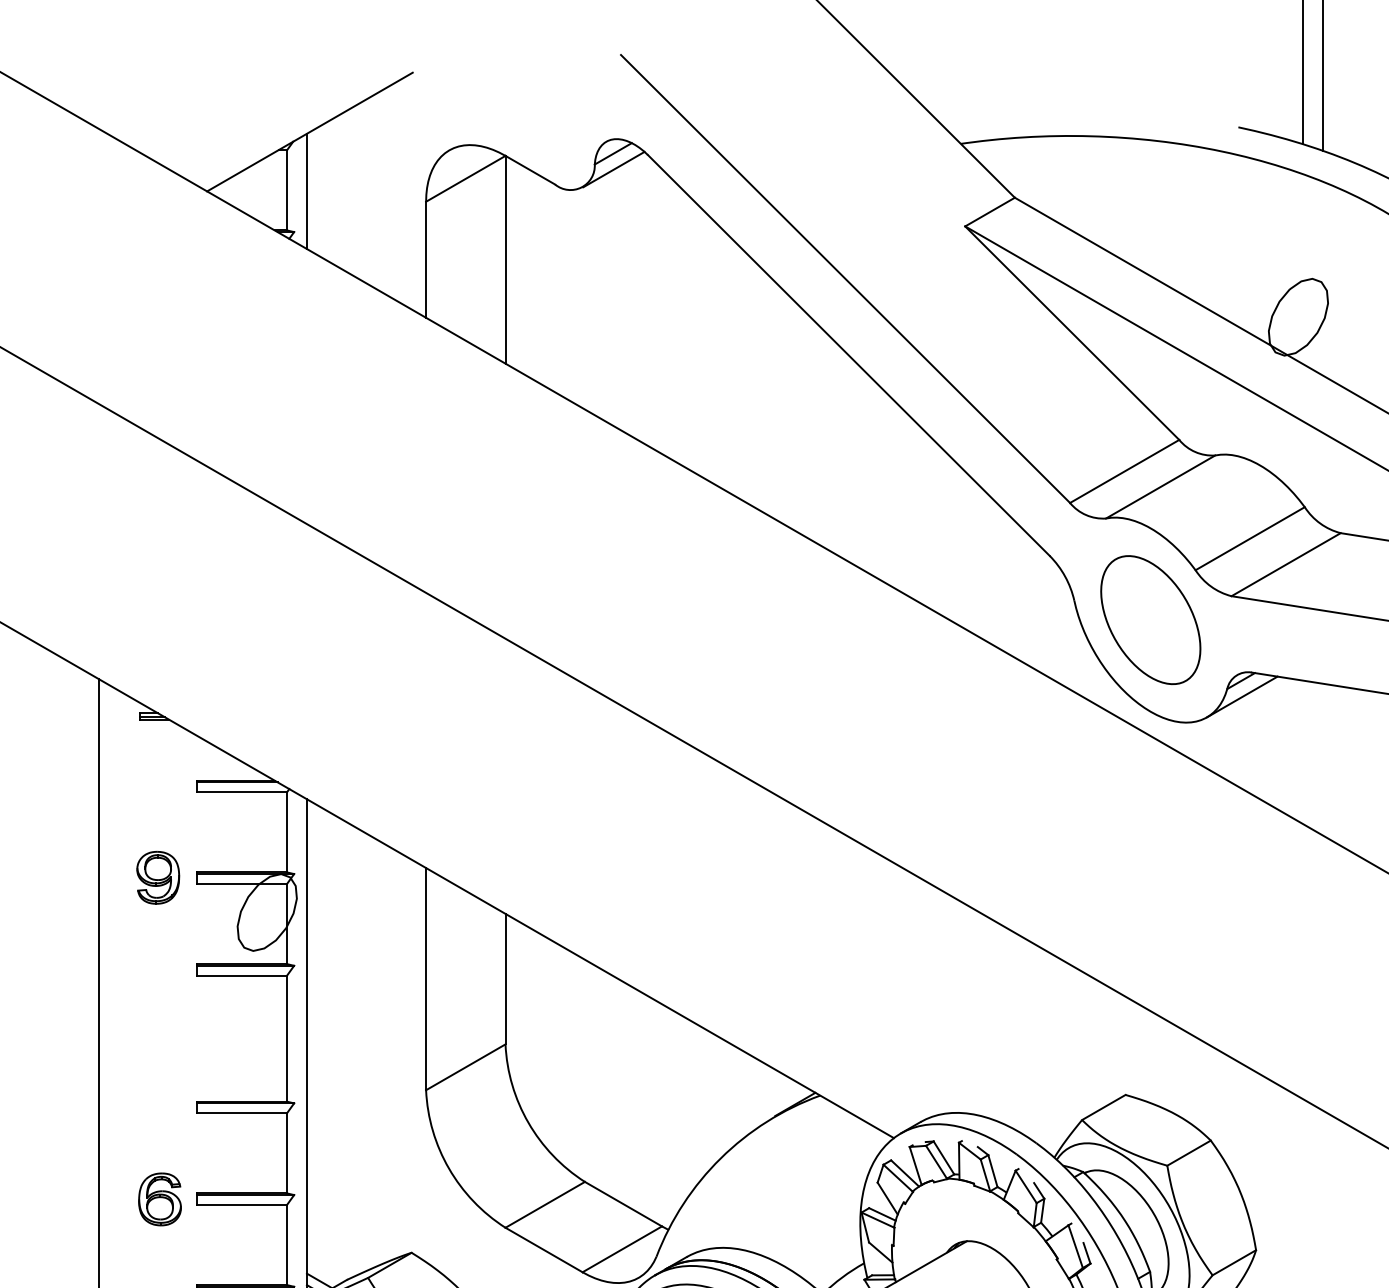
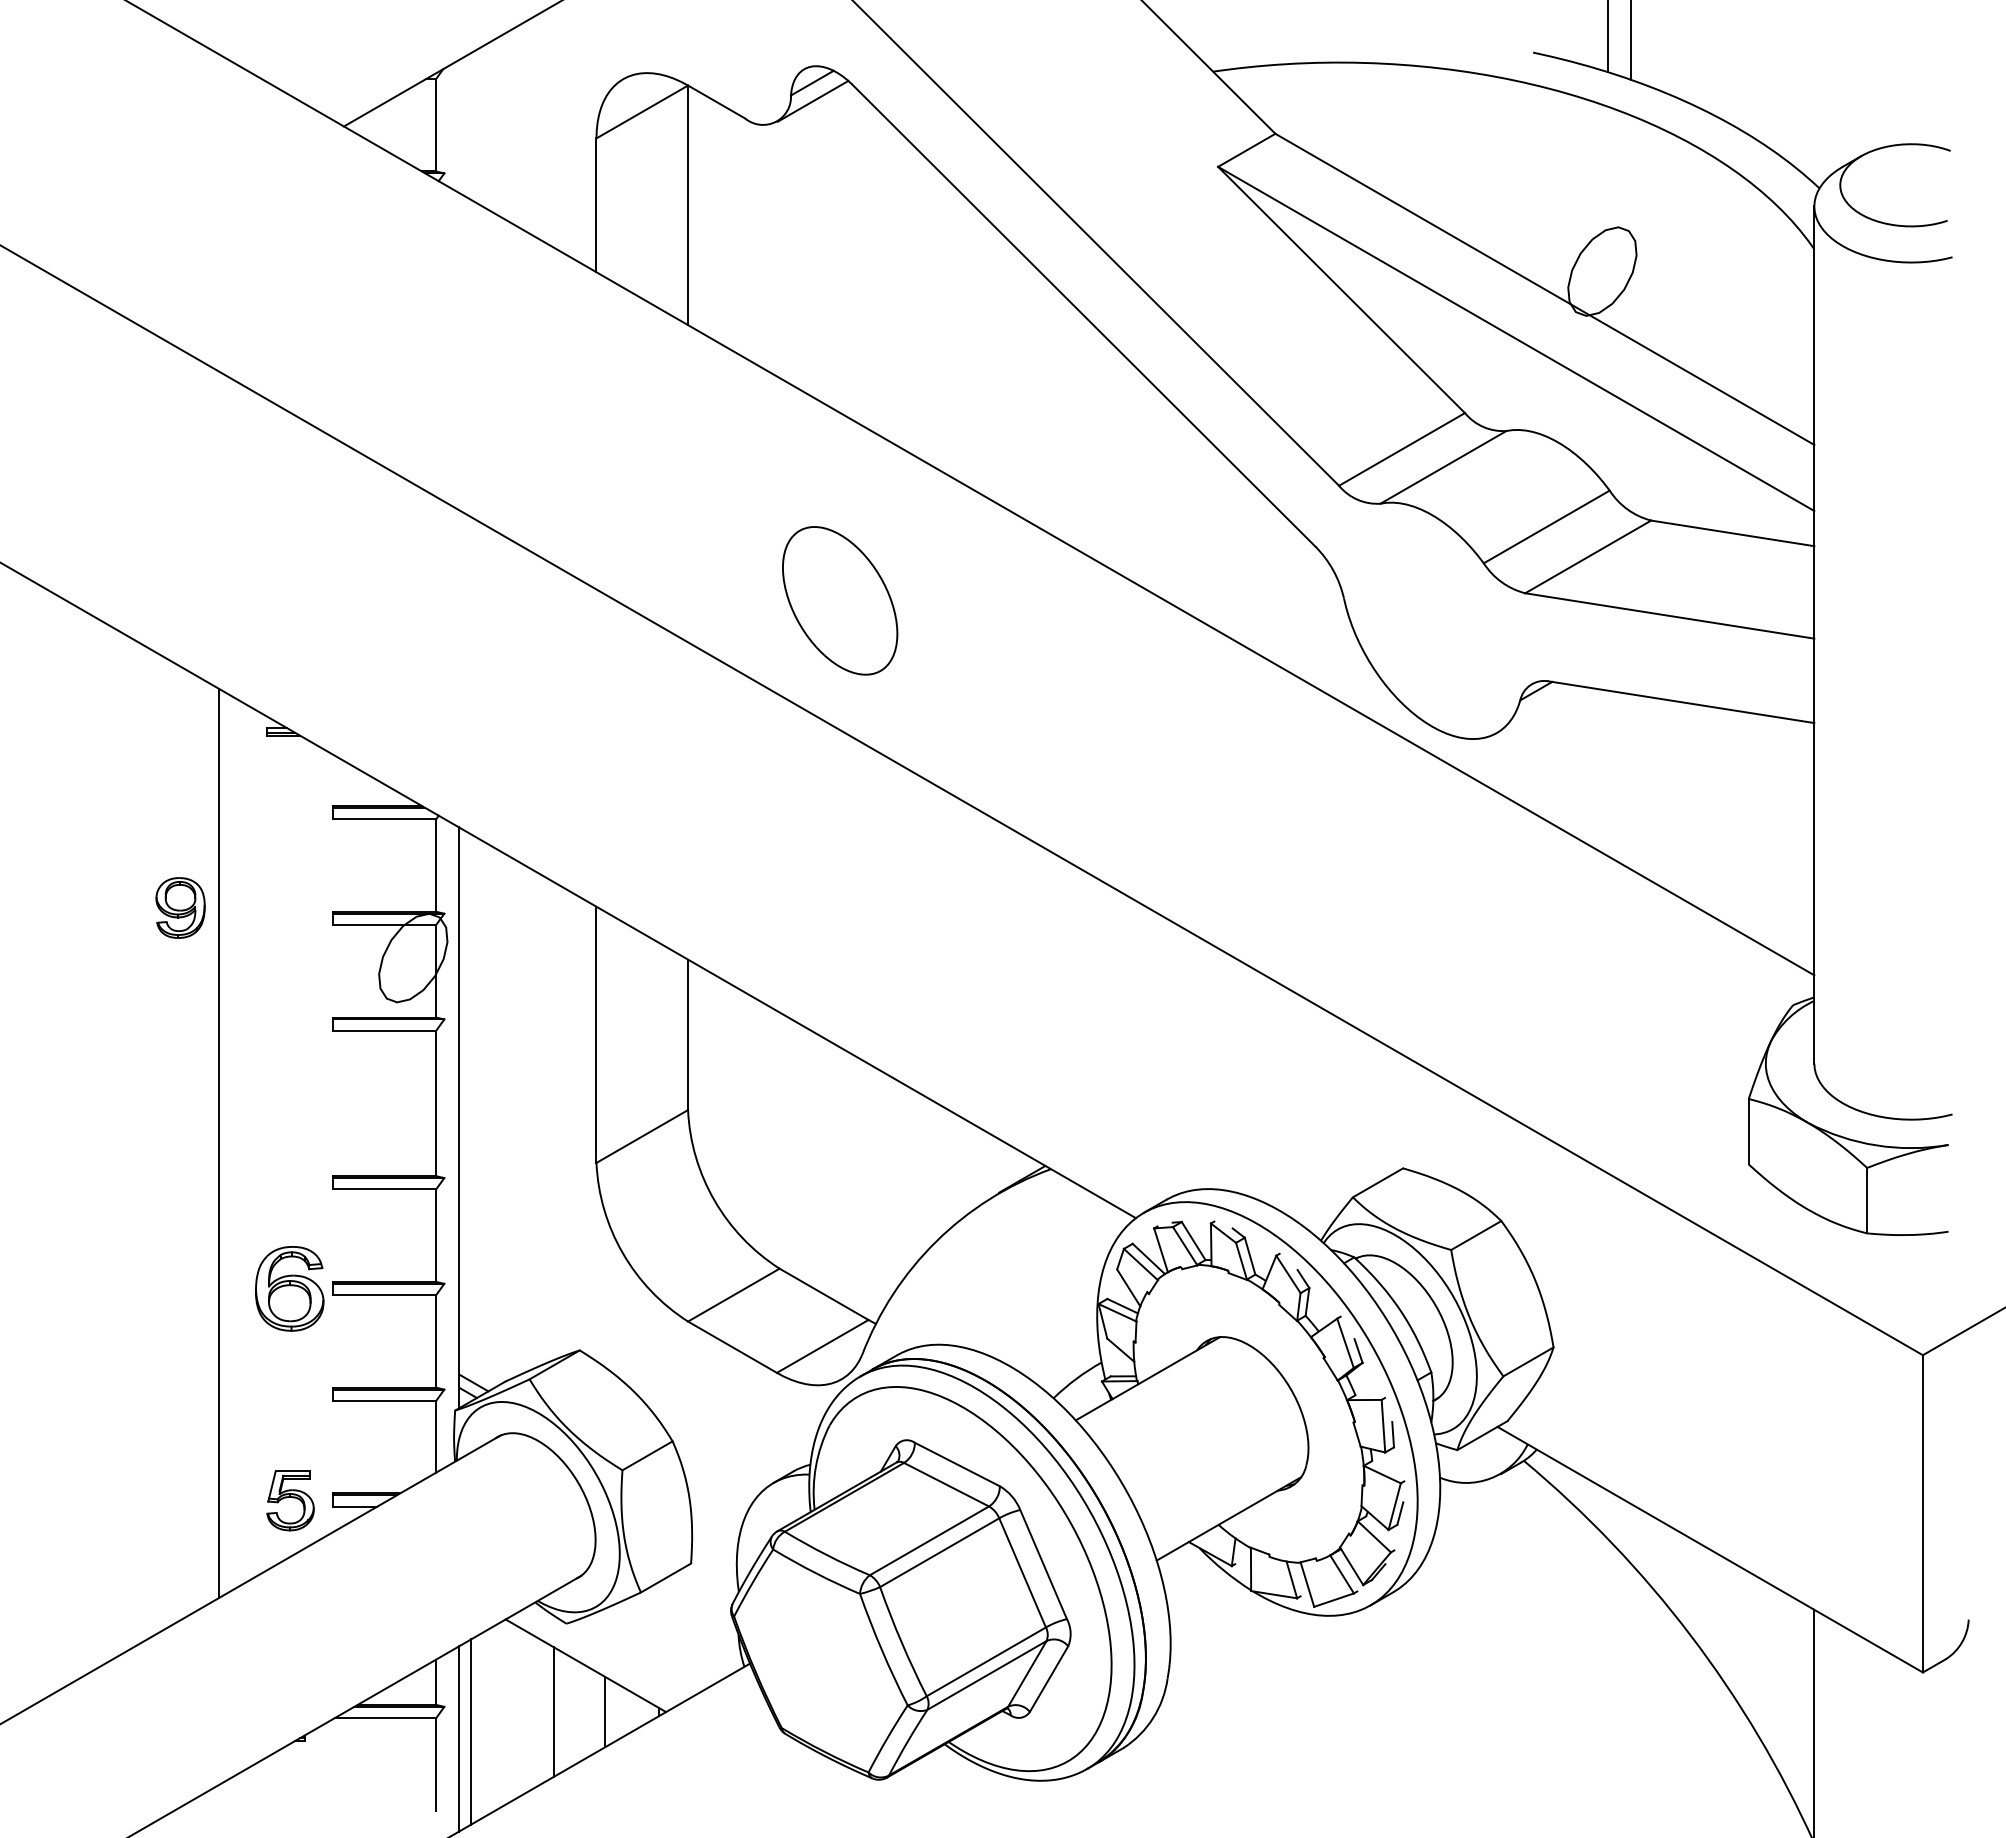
line: (307, 191) -> (459, 126), removed
part: (1151, 619) -> (840, 600), moved
line: (1242, 696) -> (1537, 709), removed
part: (158, 877) -> (180, 907), moved
part: (159, 1199) -> (289, 1288), size x1.4

